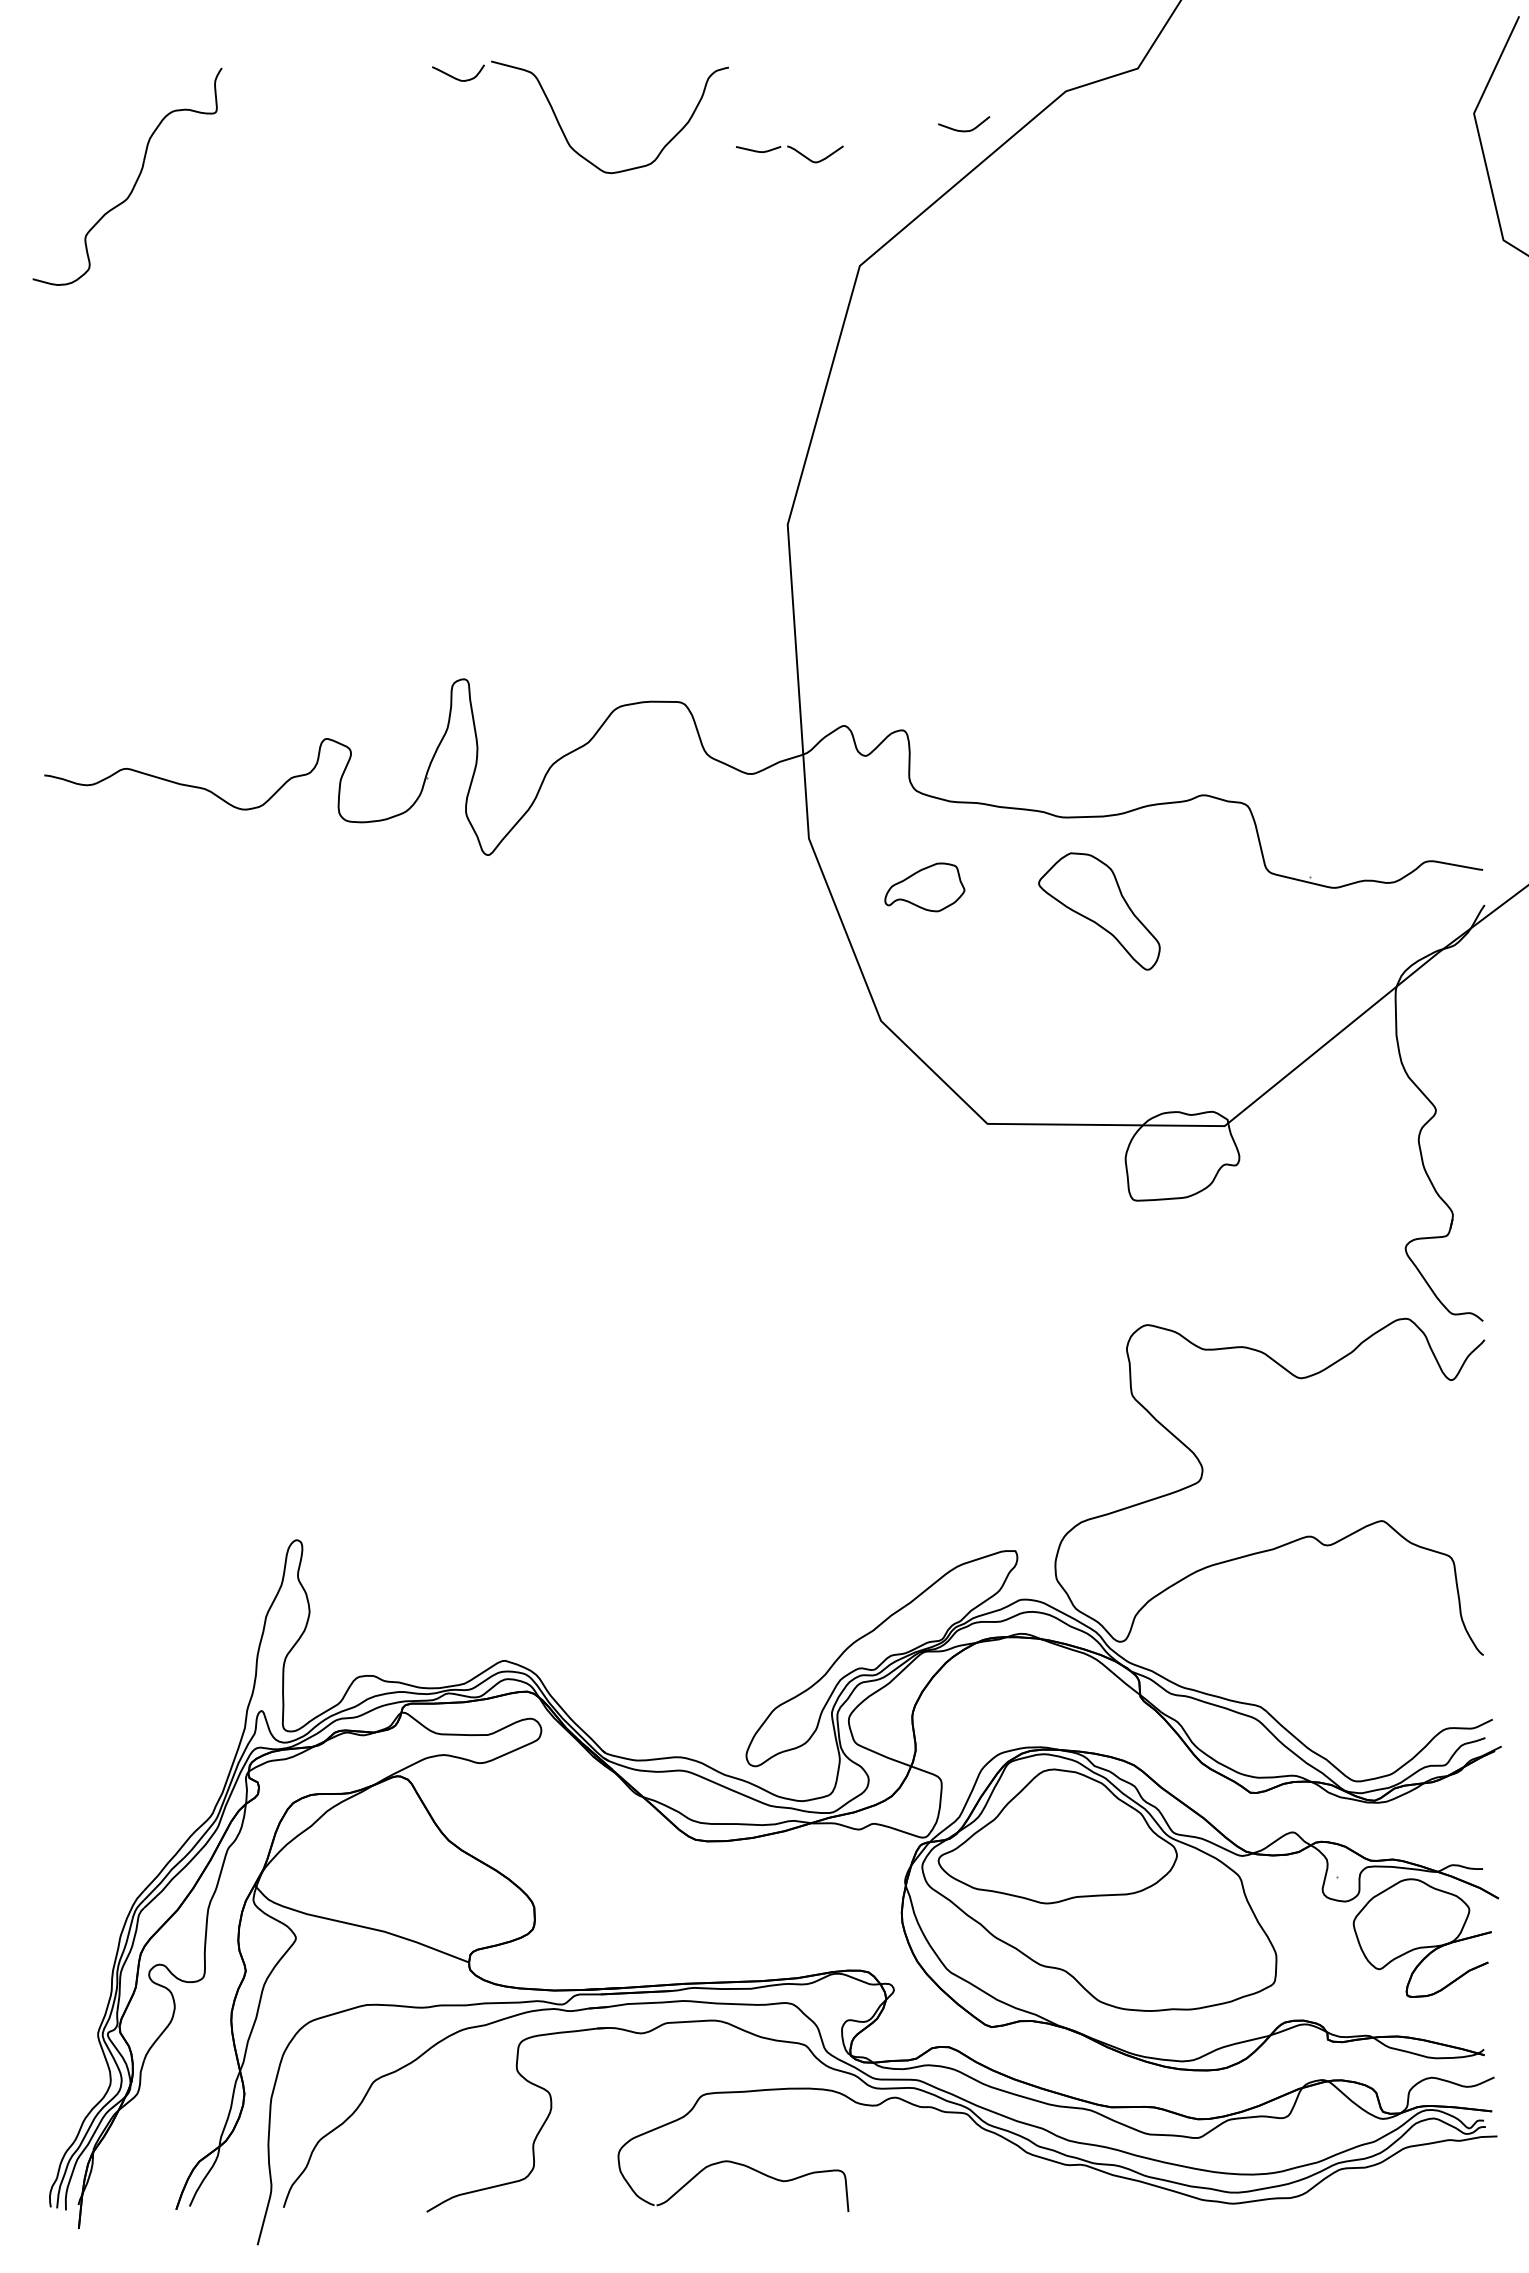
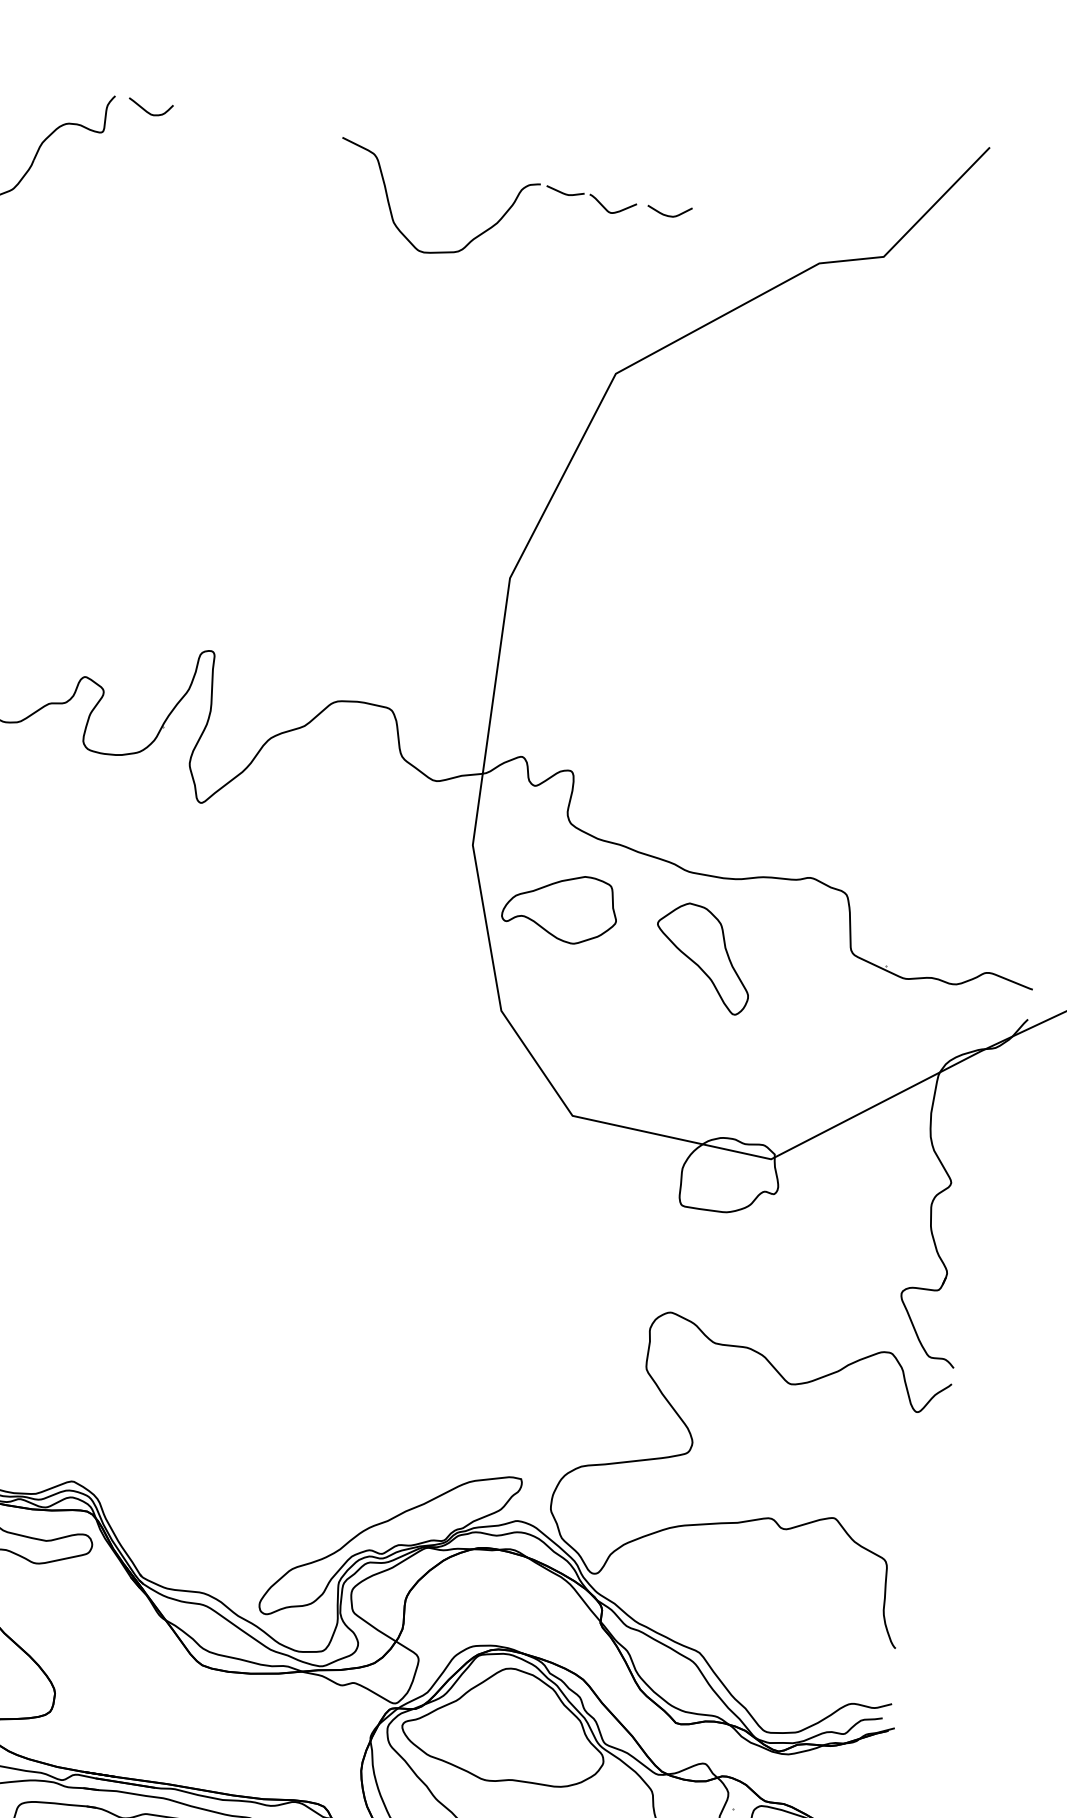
curve: (455, 77) -> (146, 110), moved
curve: (964, 130) -> (668, 215), moved
part: (789, 154) -> (590, 201), moved
part: (924, 887) -> (561, 906), size x1.67

